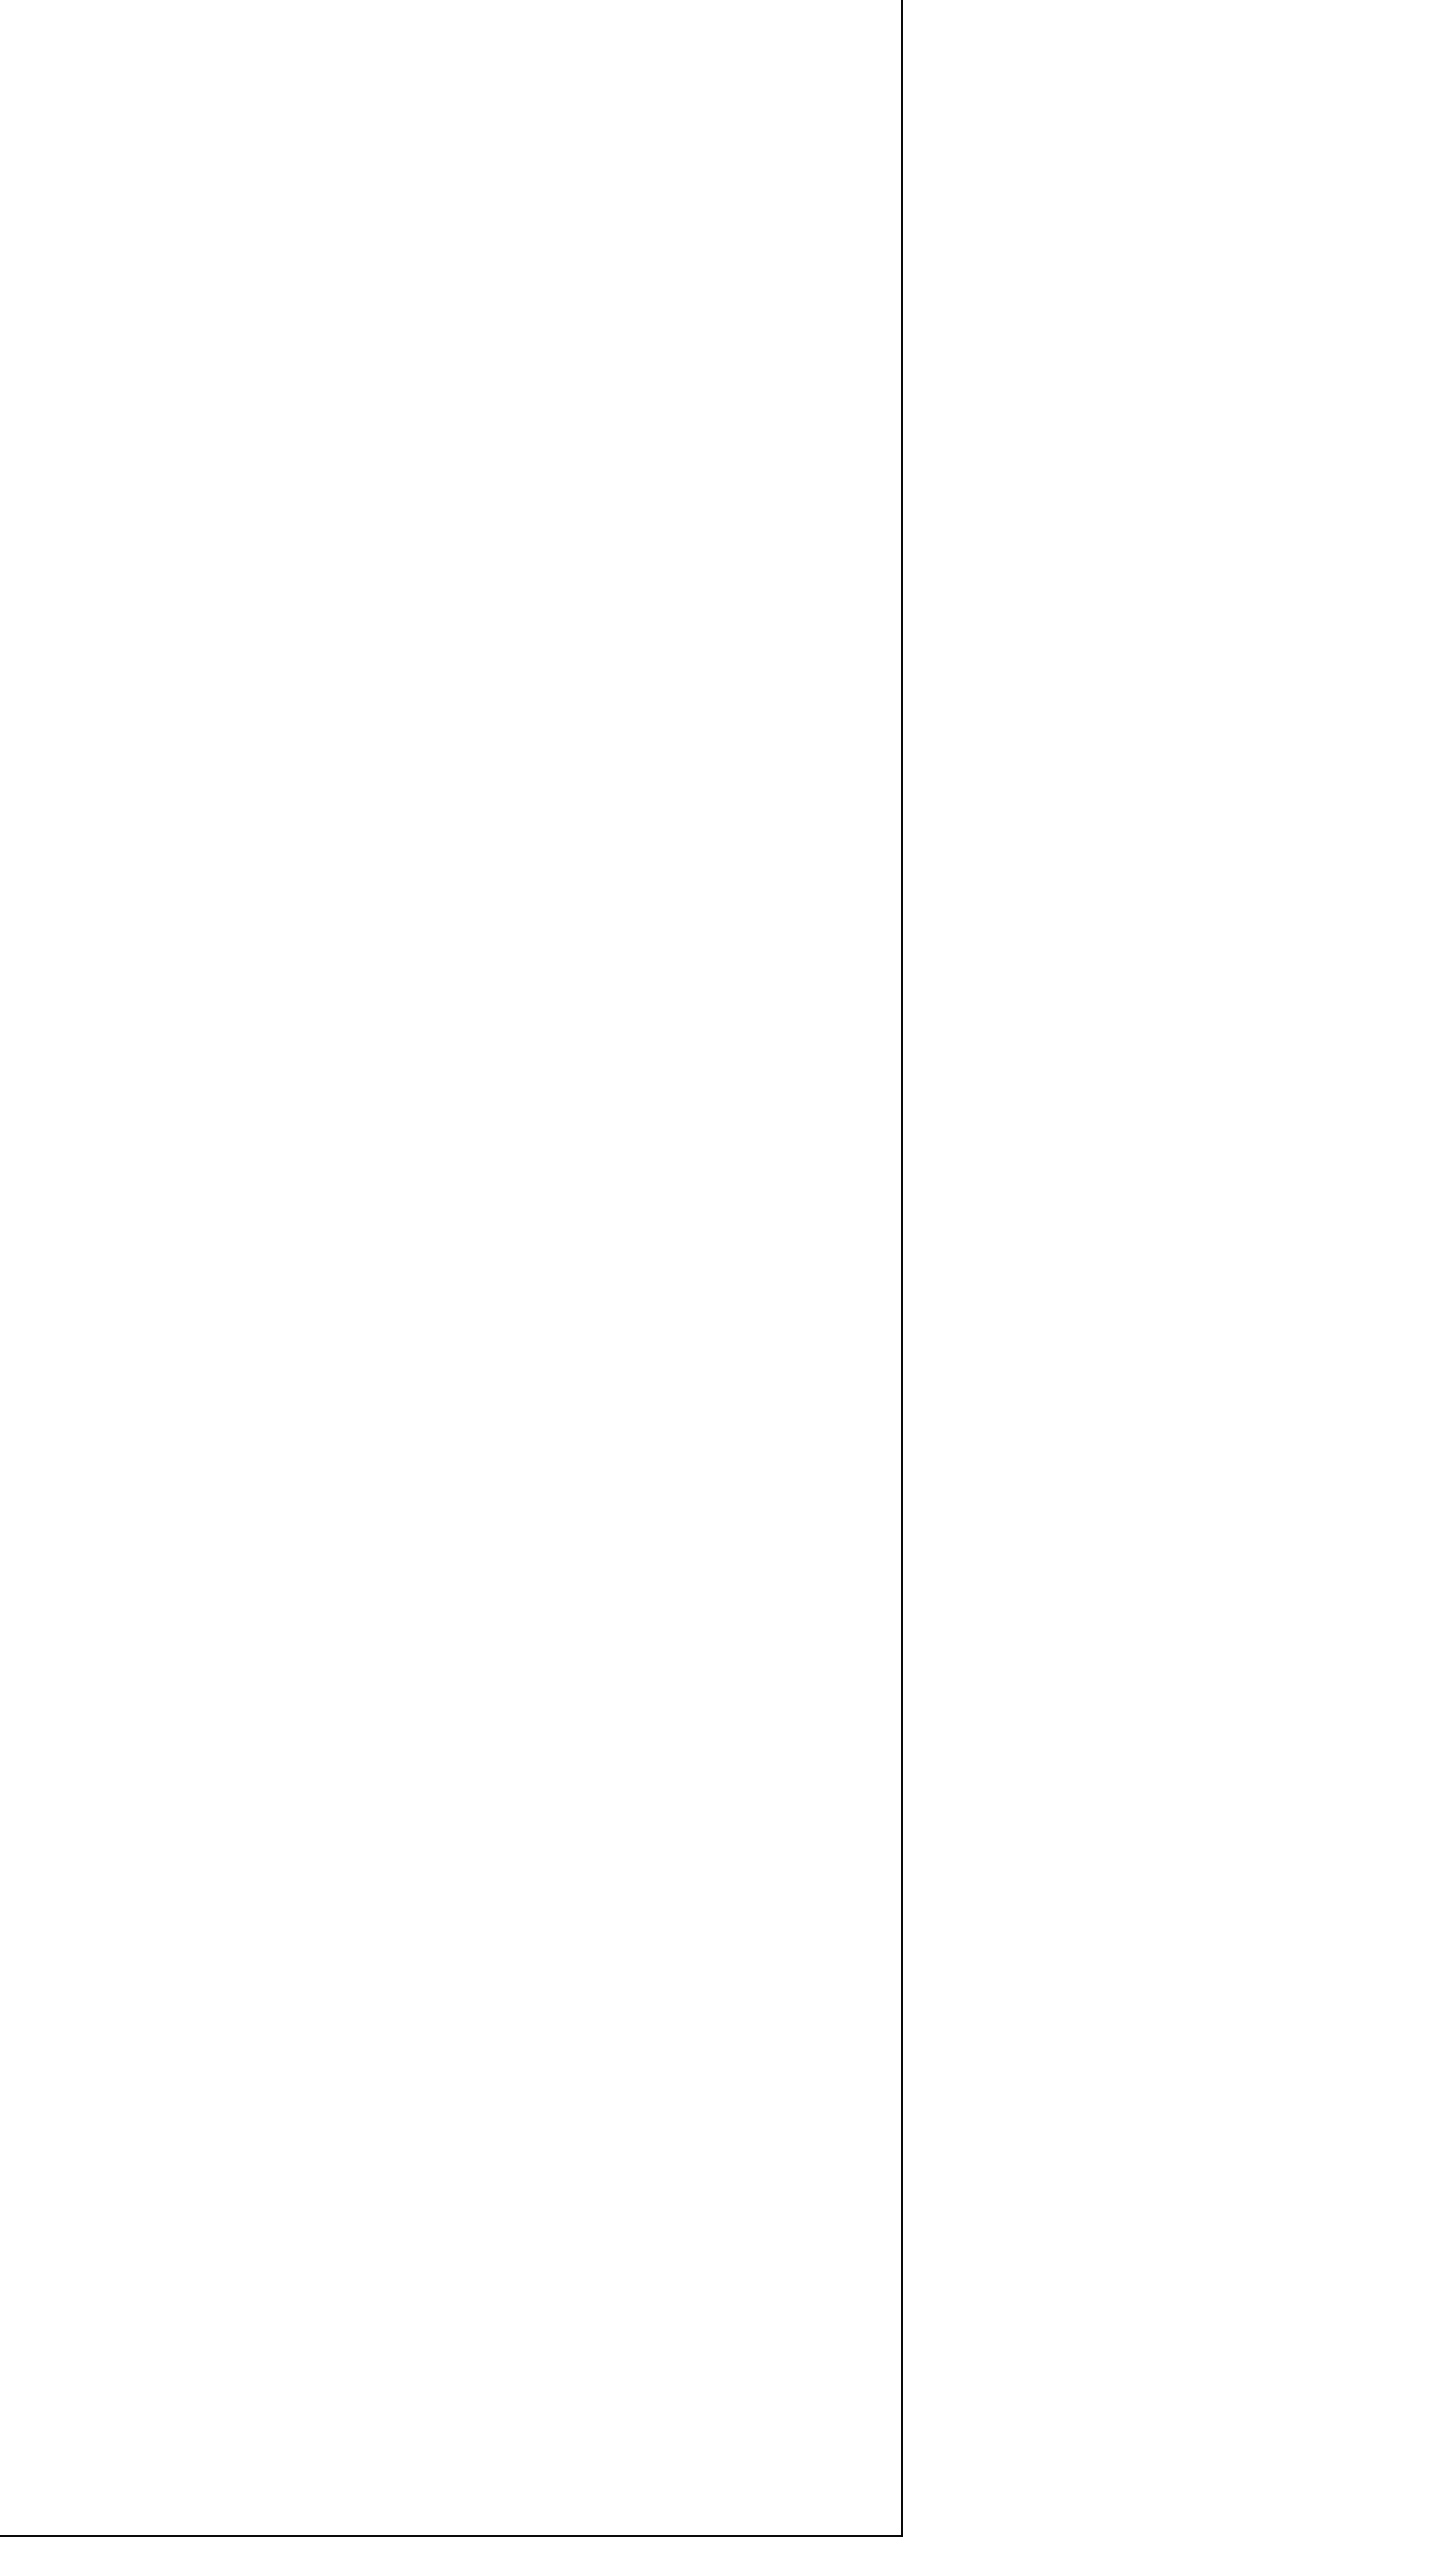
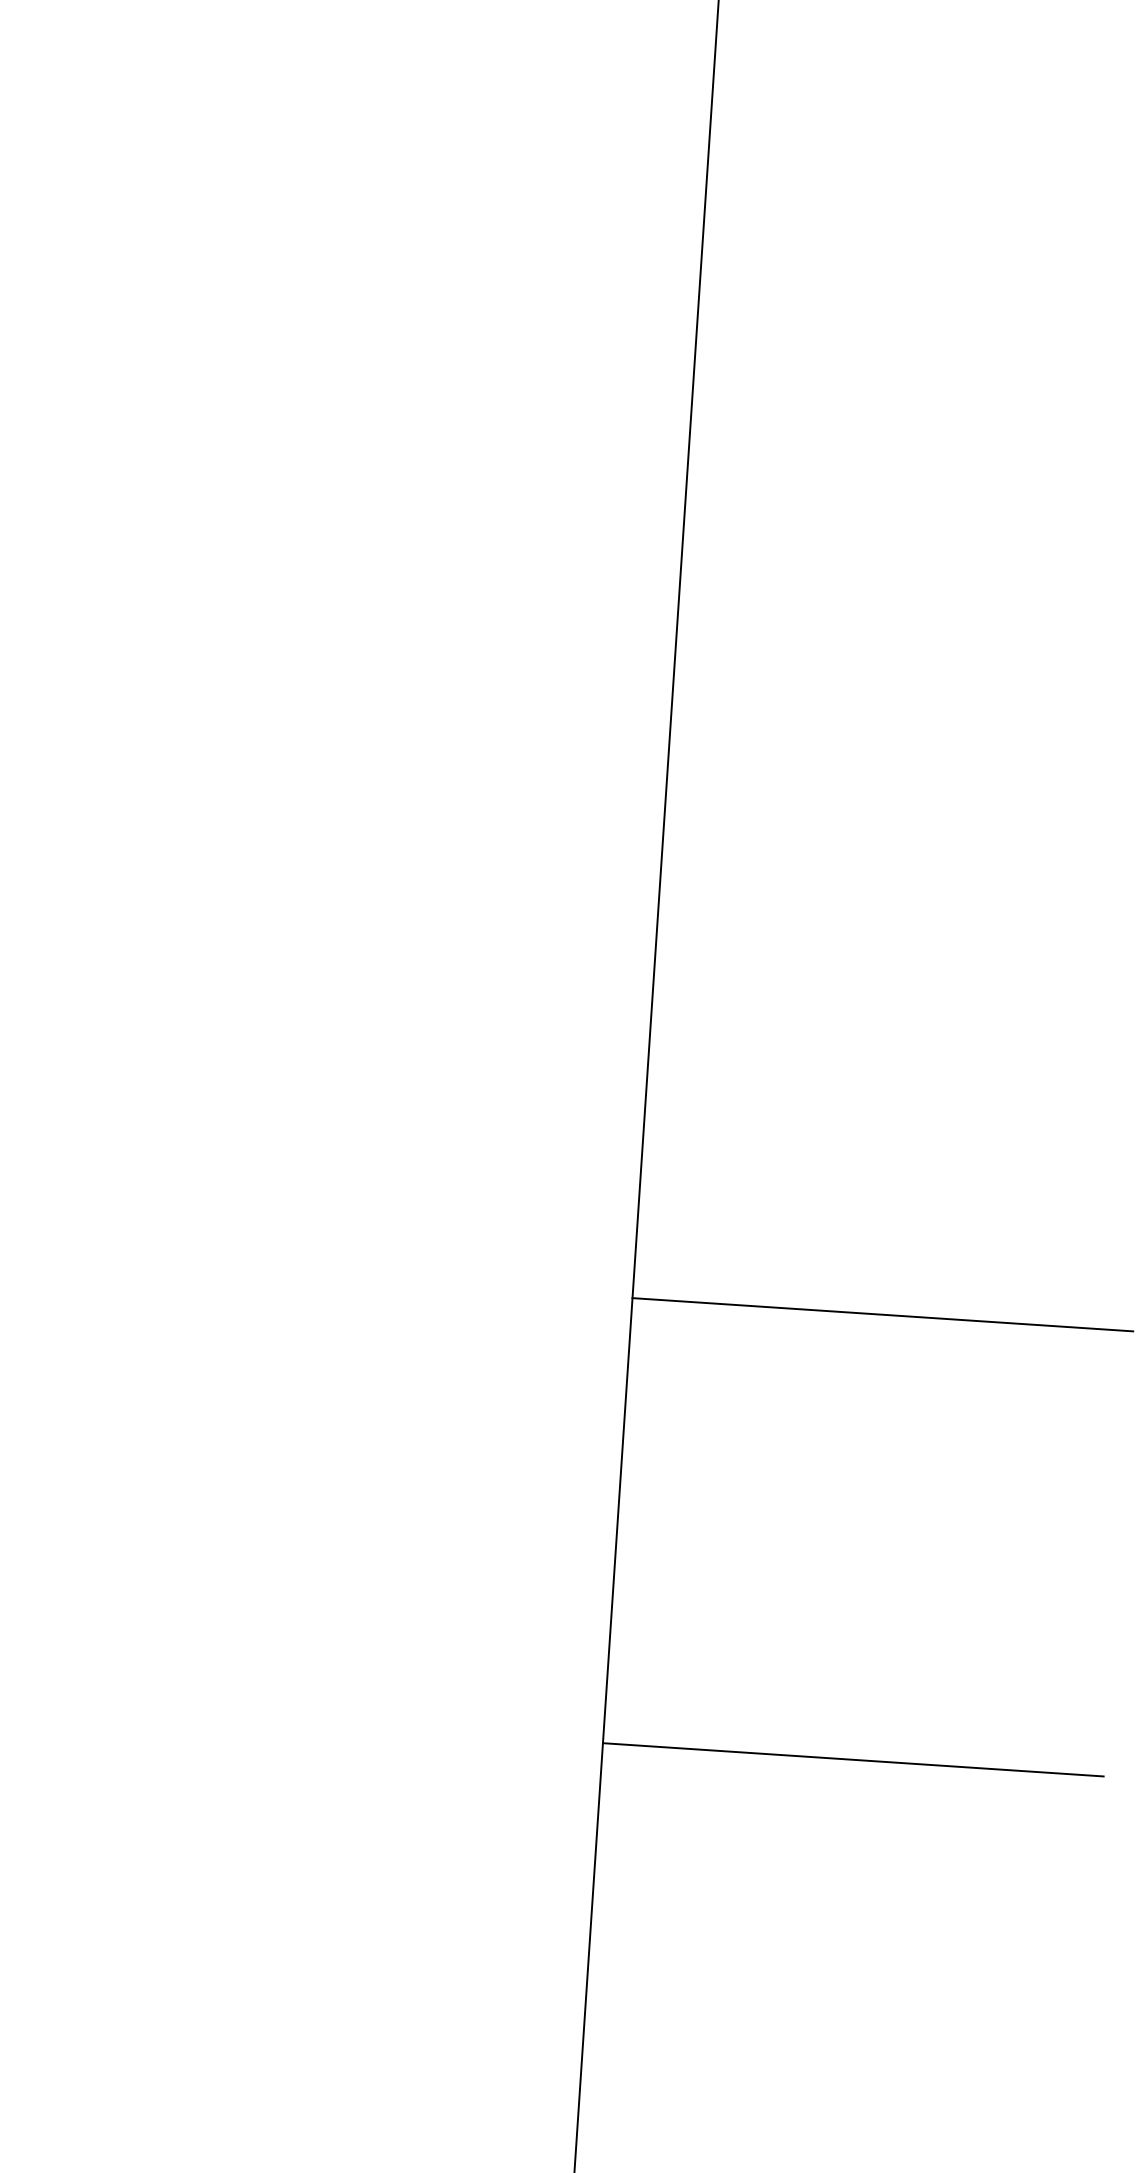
line: (1161, 1381) -> (882, 1315), added
line: (1161, 1842) -> (853, 1759), added

